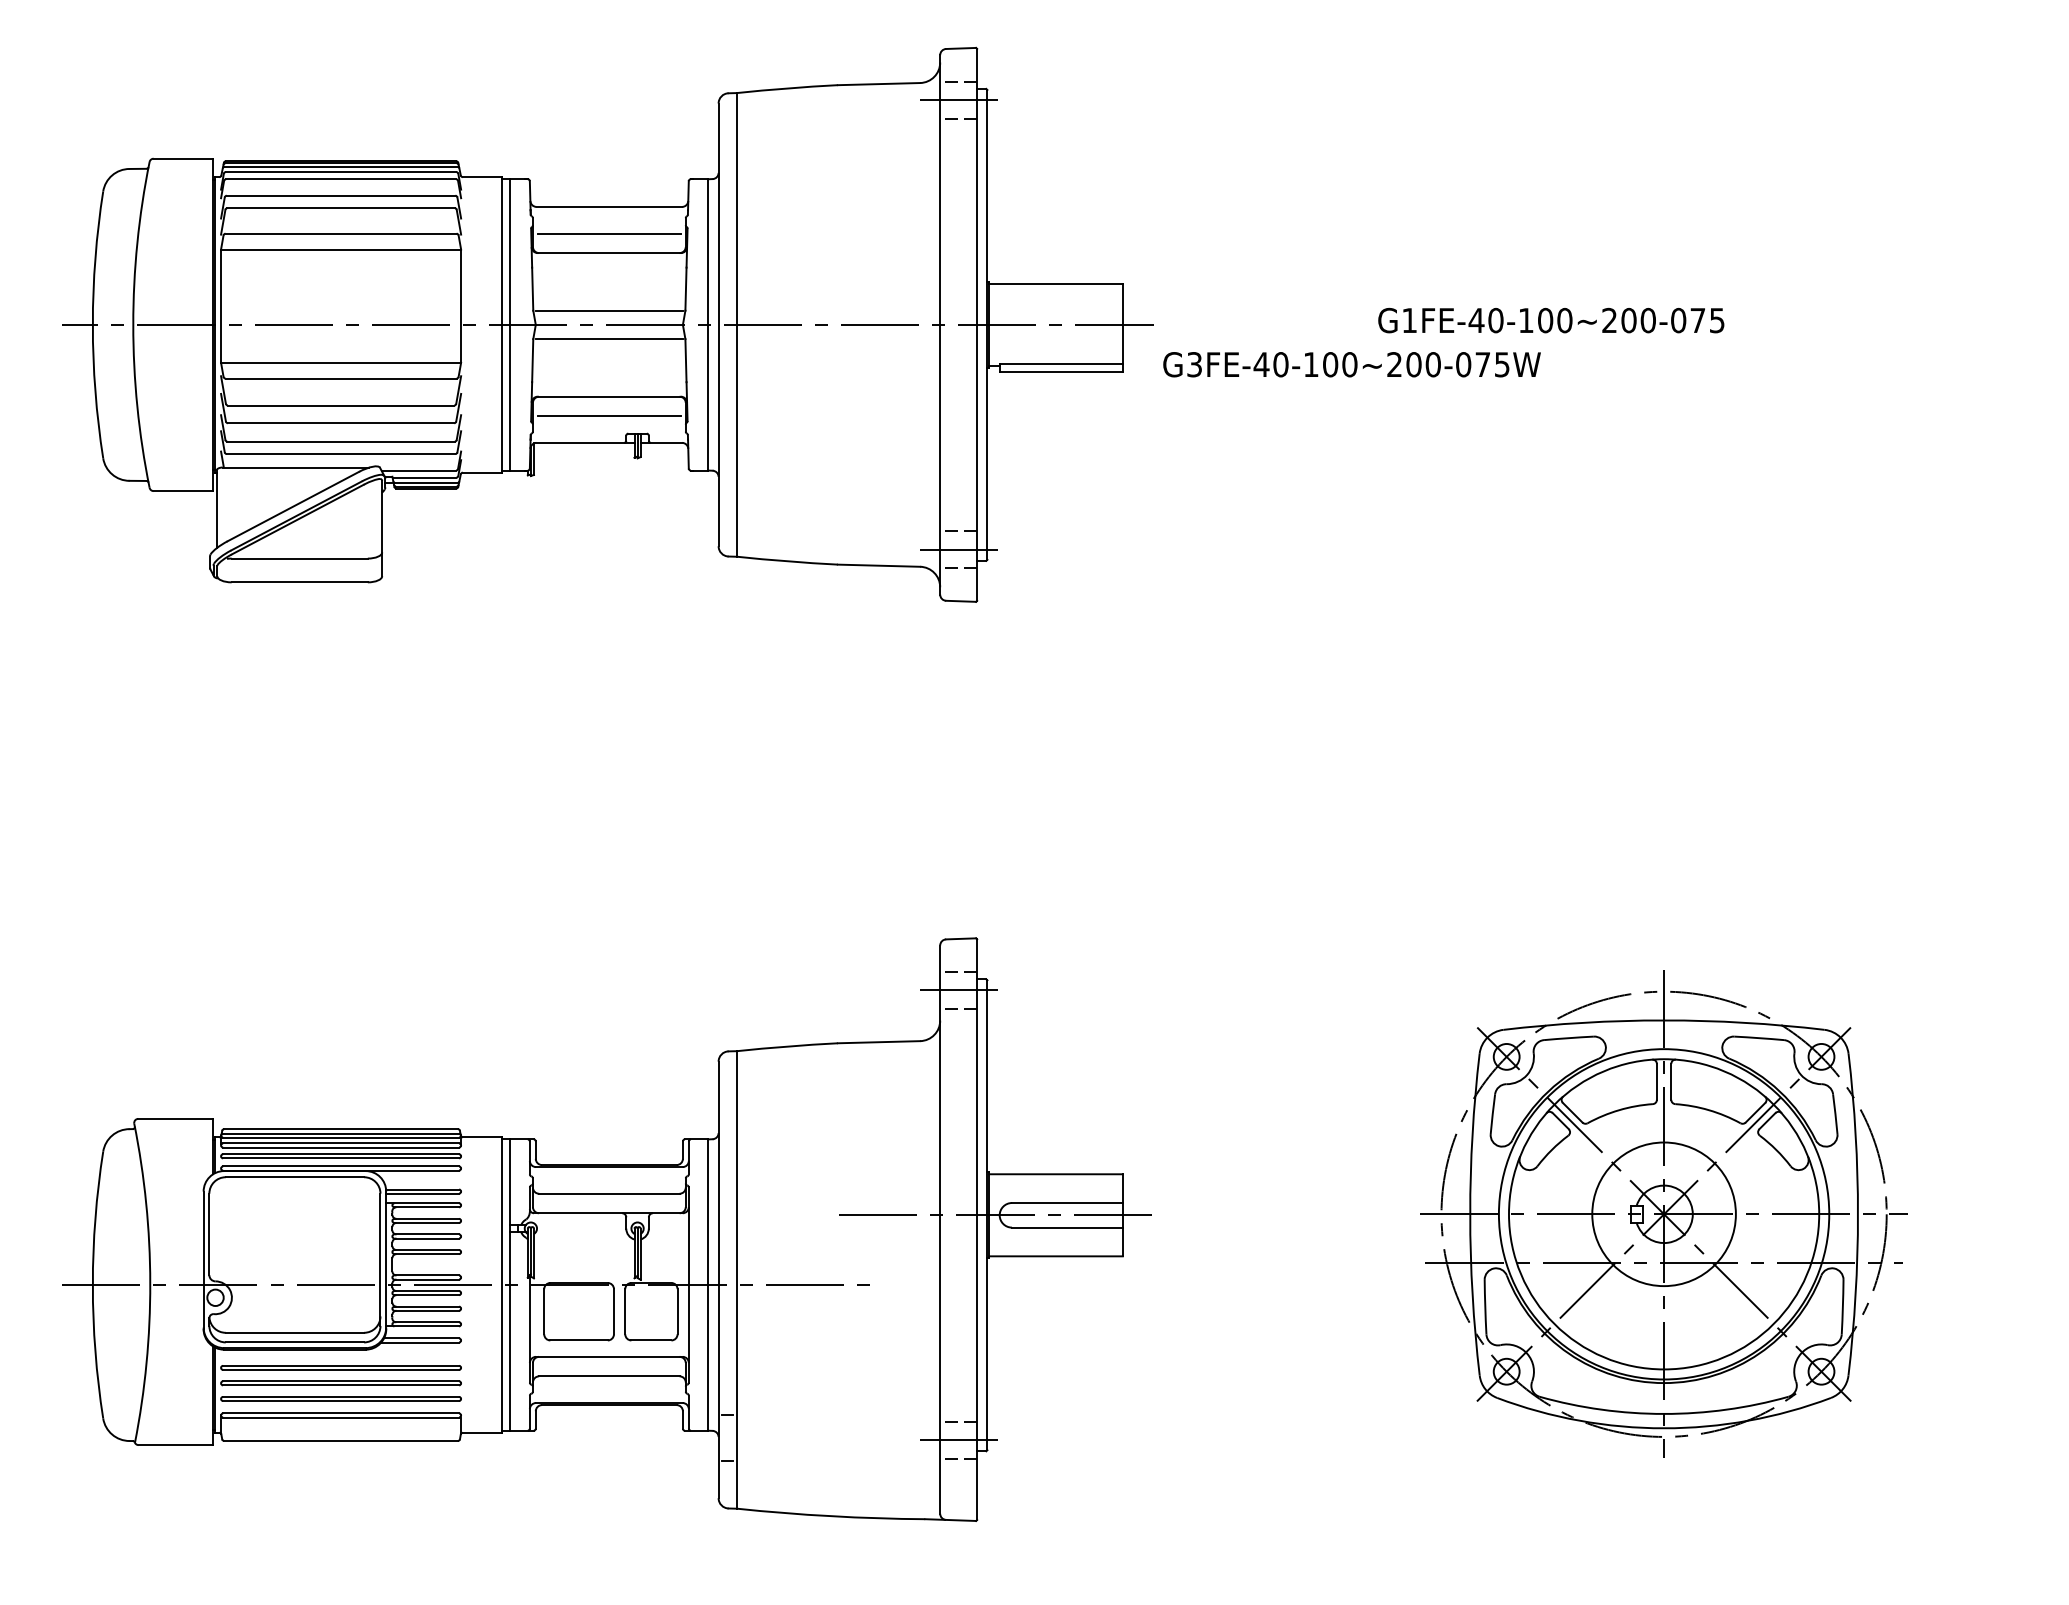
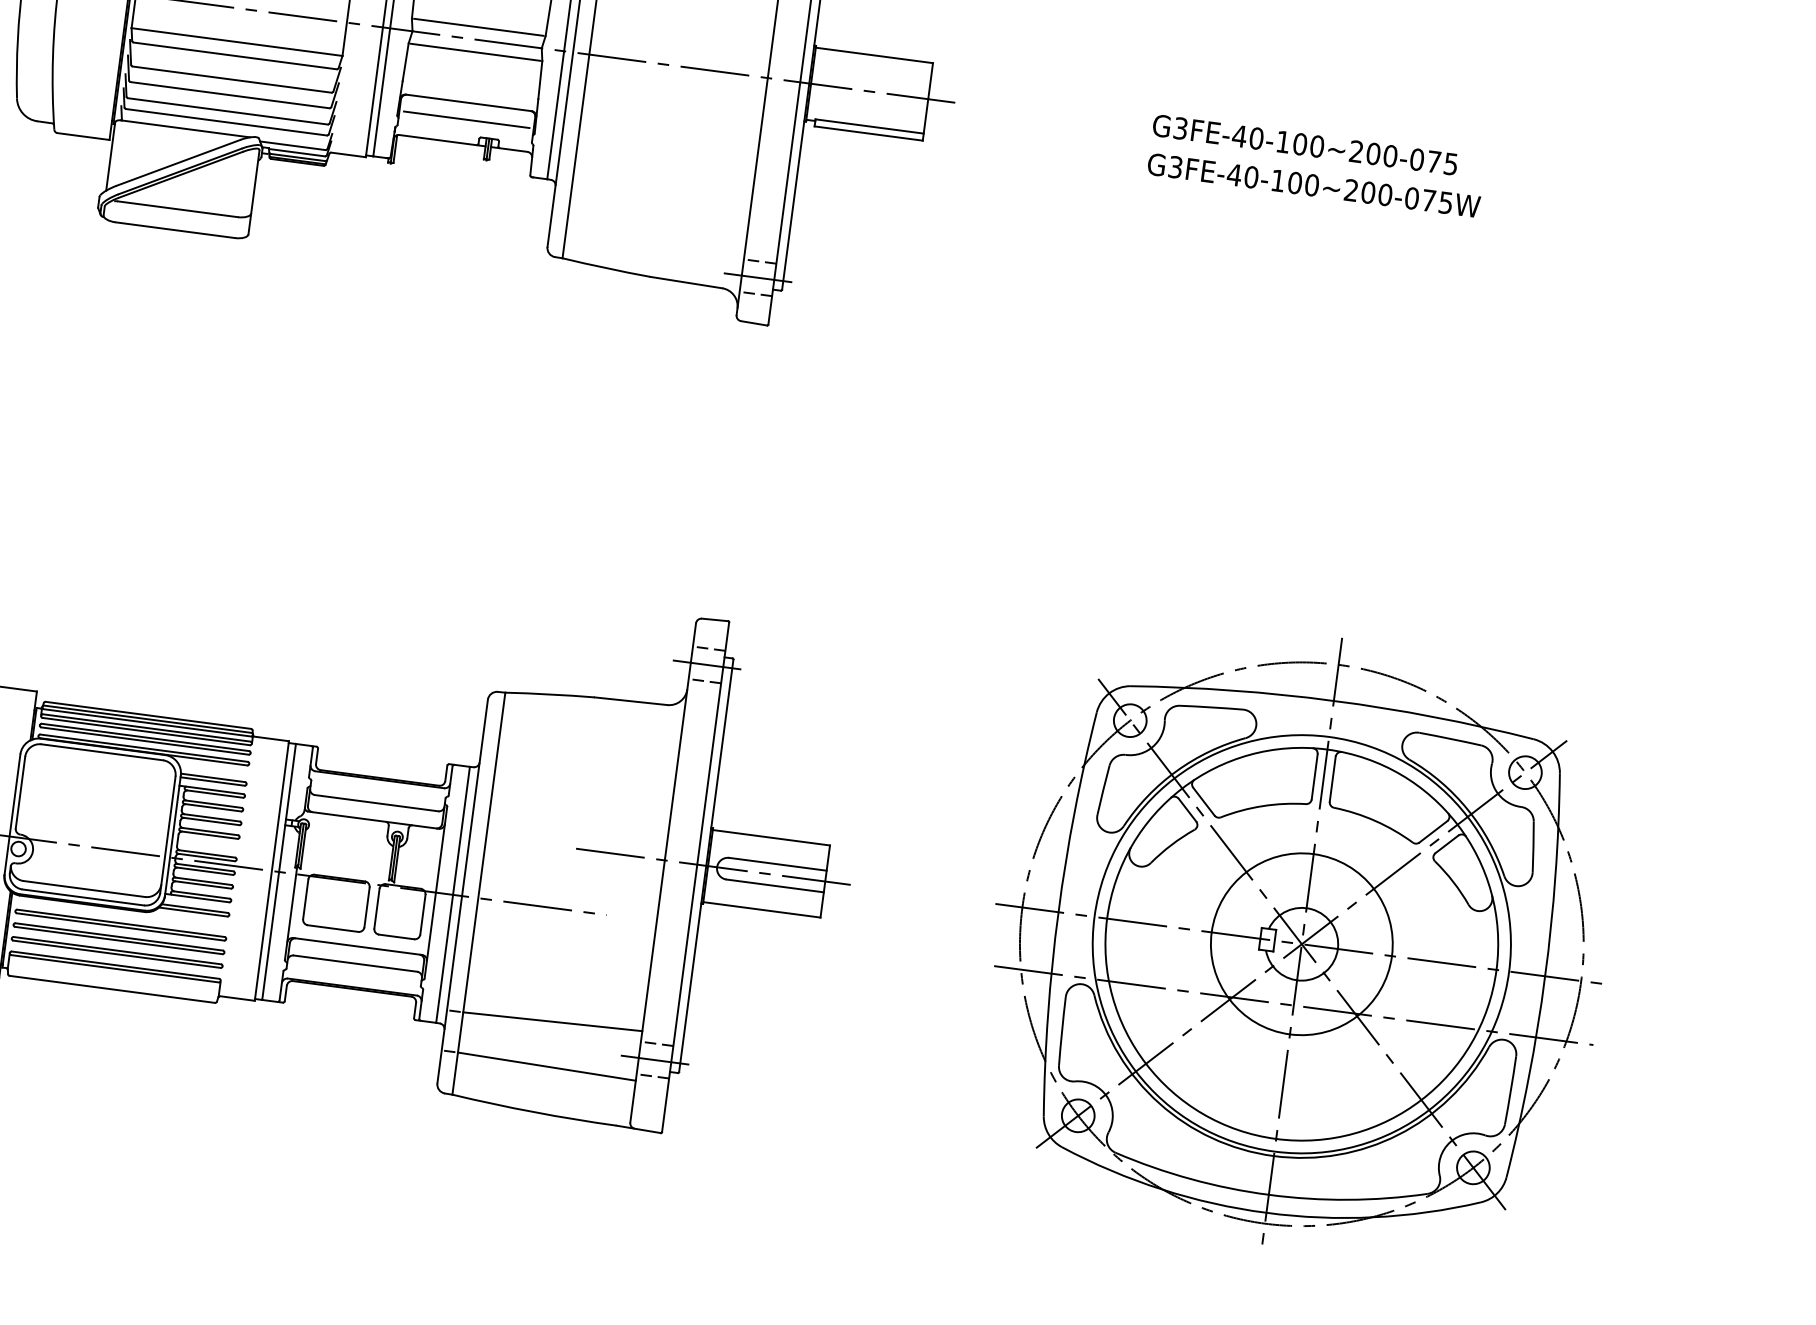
text: (1409, 320) -> (1180, 128), G1FE-40-100~200-075 -> G3FE-40-100~200-075
text: (1351, 364) -> (1313, 185), moved
part: (1661, 1211) -> (1299, 940), size x1.43
line: (838, 1411) -> (552, 1021), added
line: (838, 1463) -> (546, 1066), added

